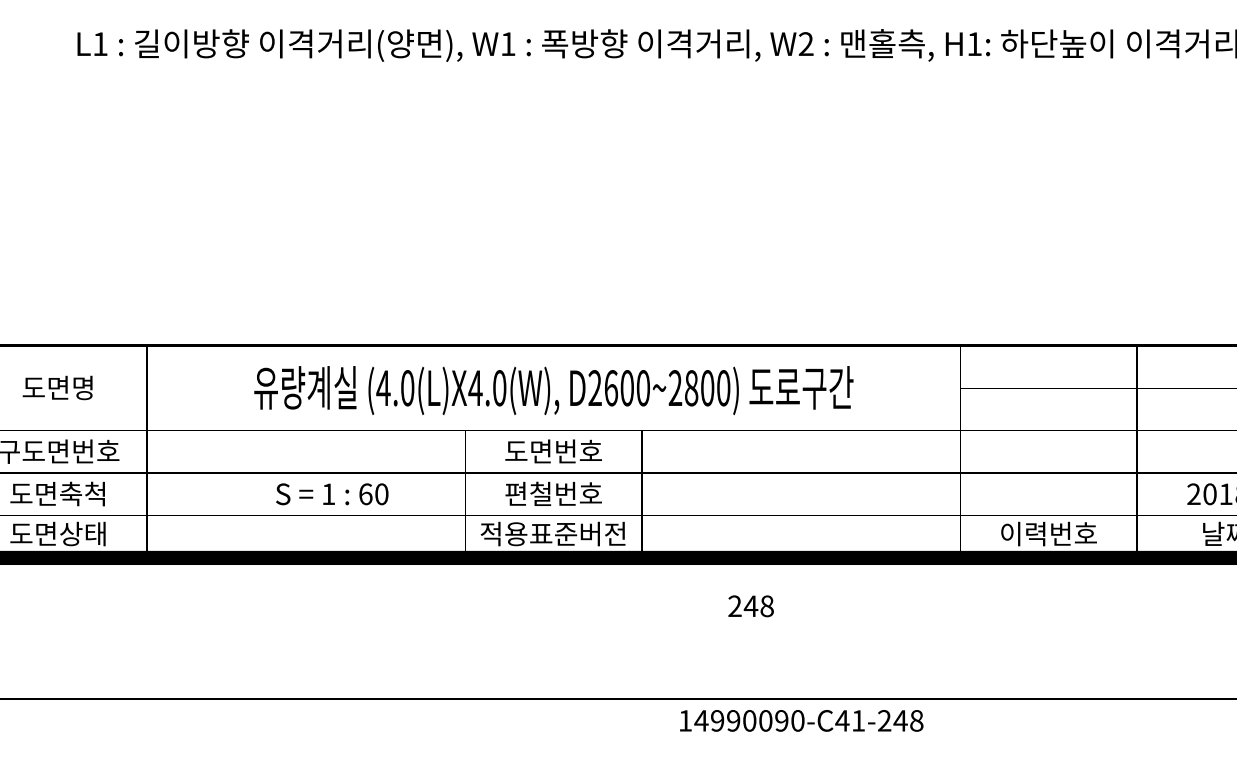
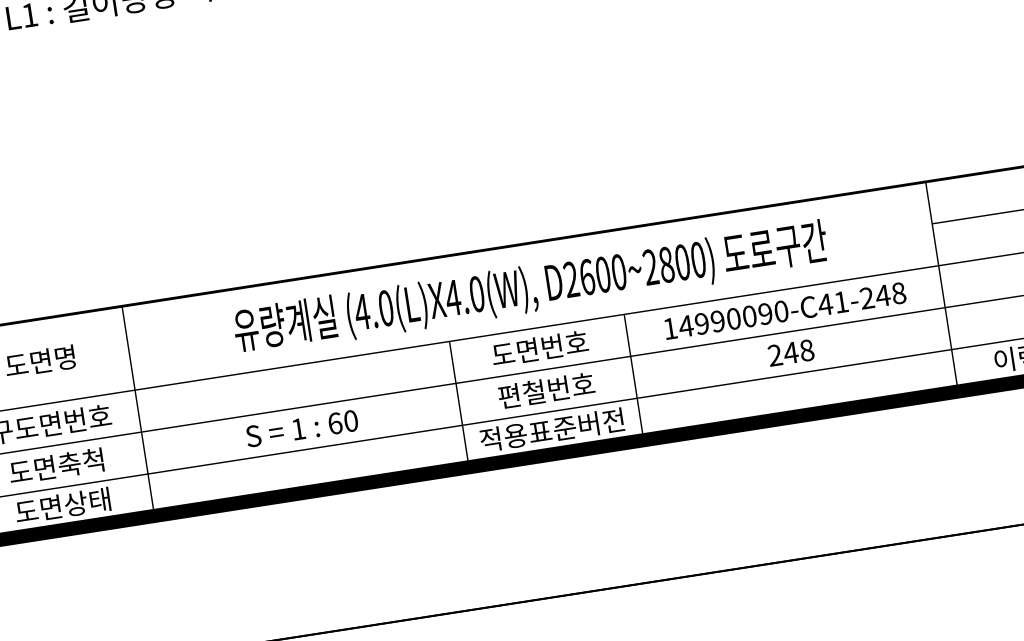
text: (332, 494) -> (302, 428), moved
text: (750, 606) -> (790, 353), moved
text: (801, 720) -> (784, 310), moved

